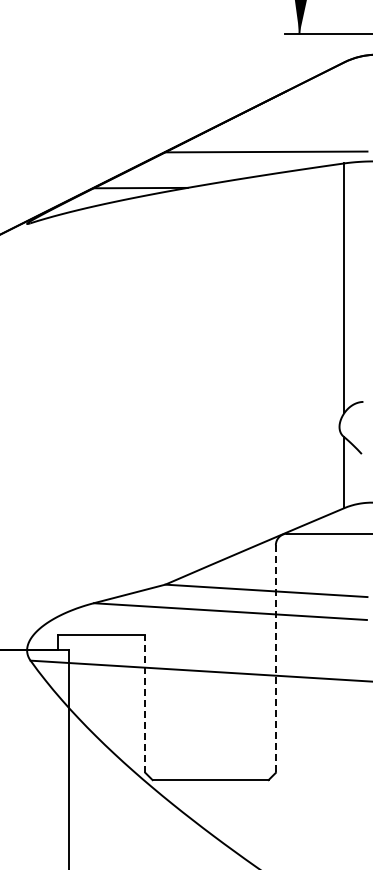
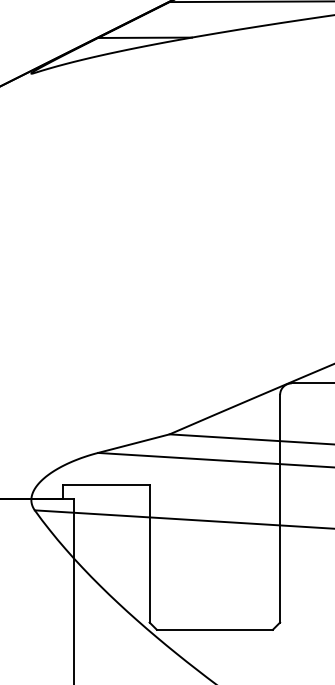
line: (275, 659) -> (279, 509), dashed -> solid
line: (145, 704) -> (149, 554), dashed -> solid

